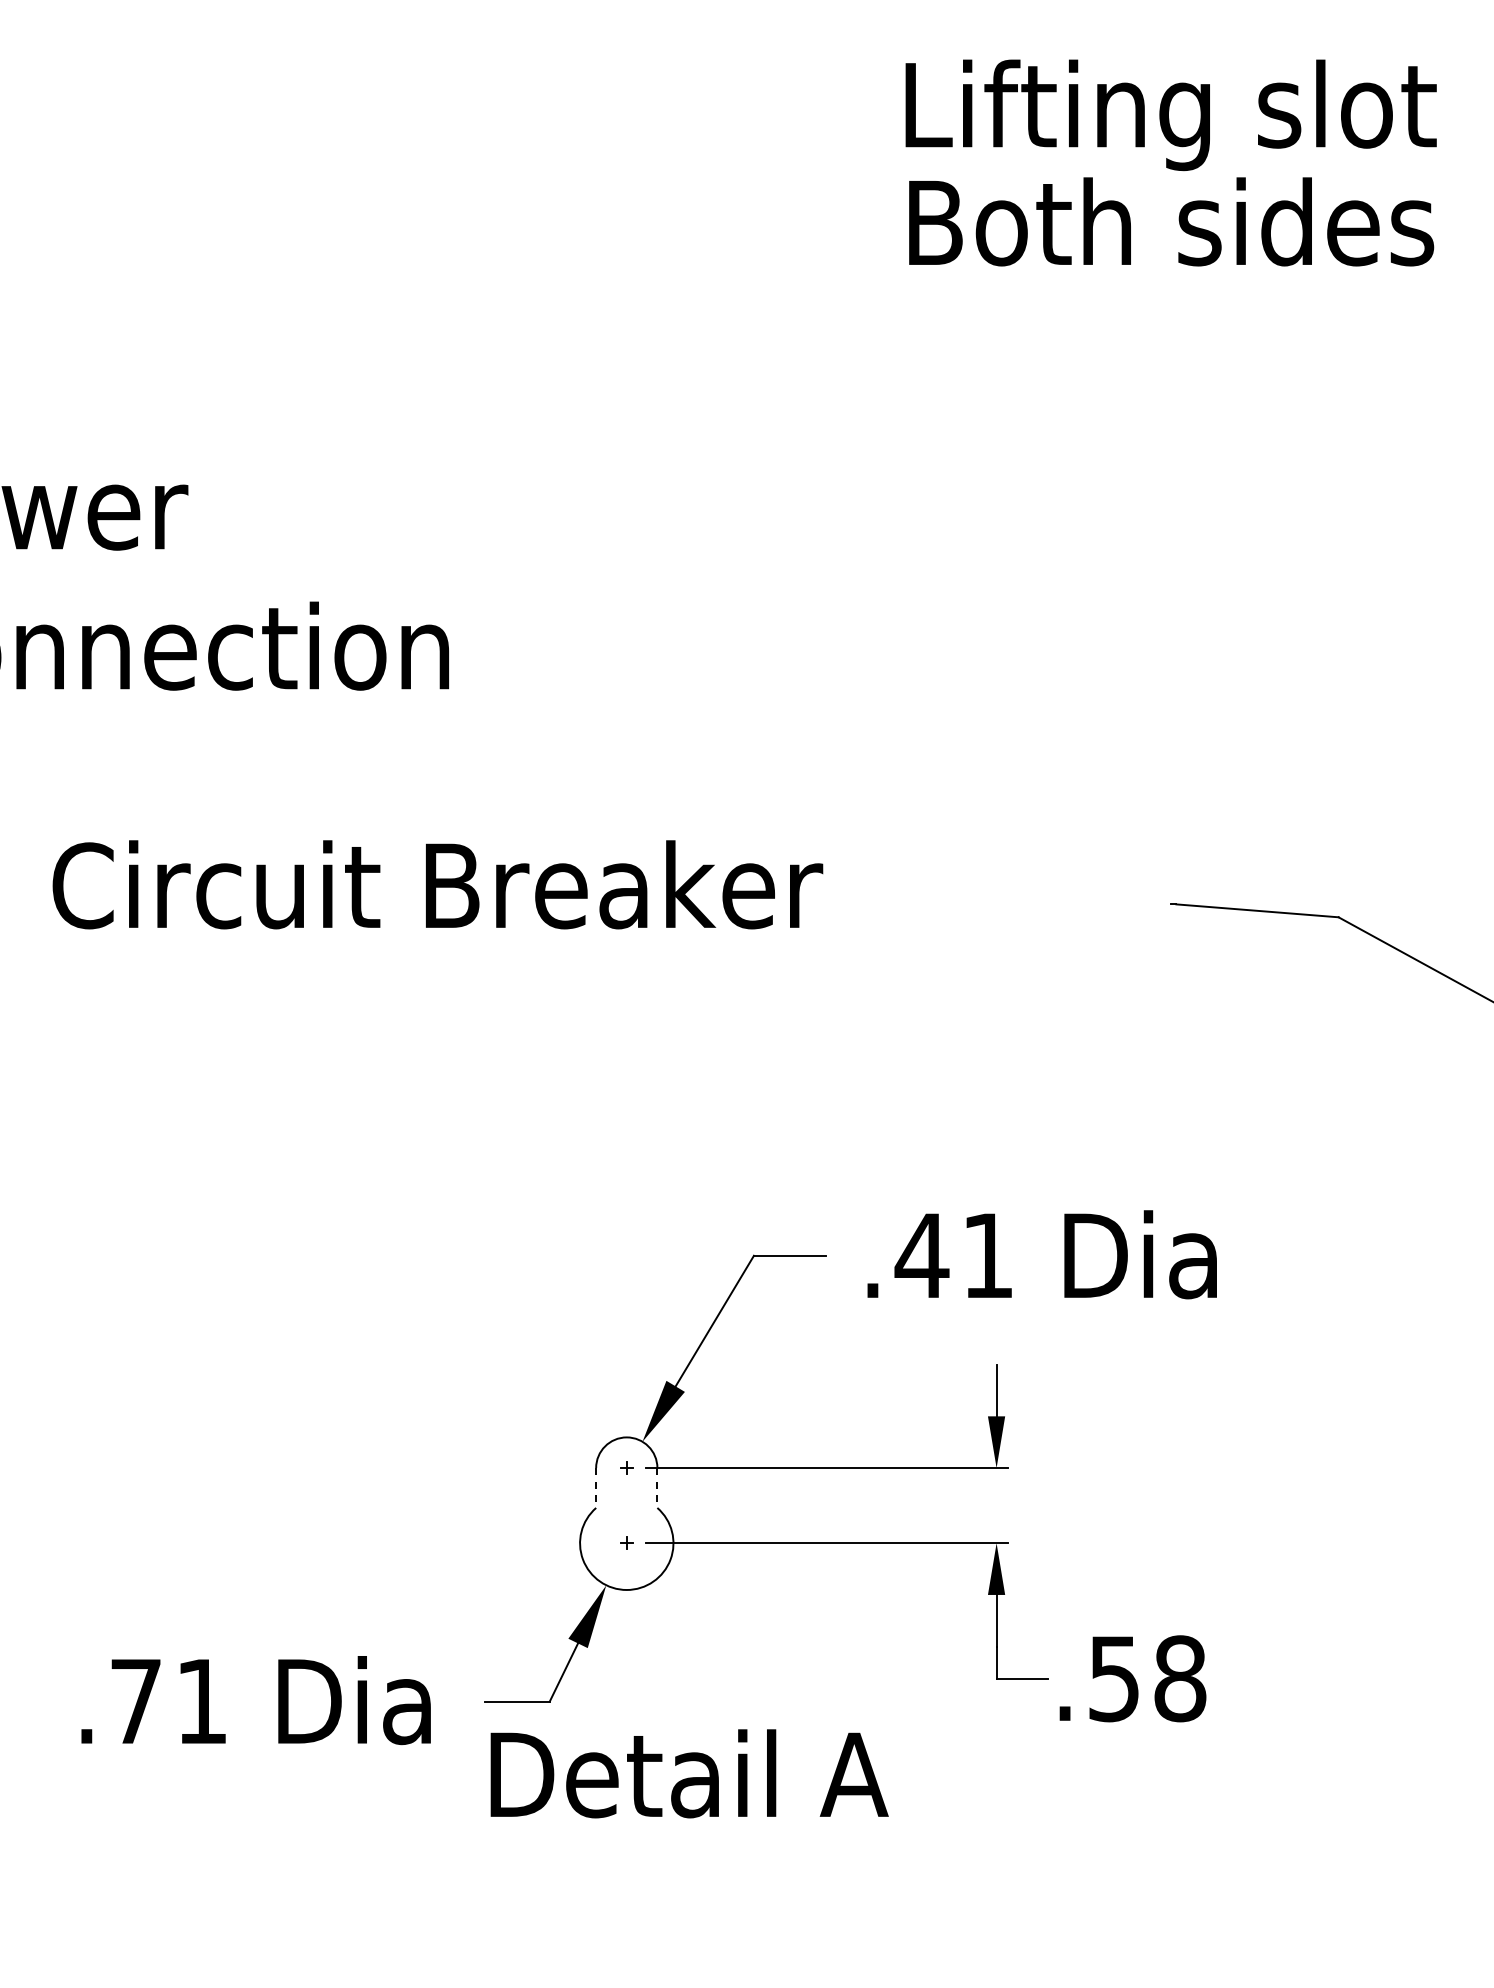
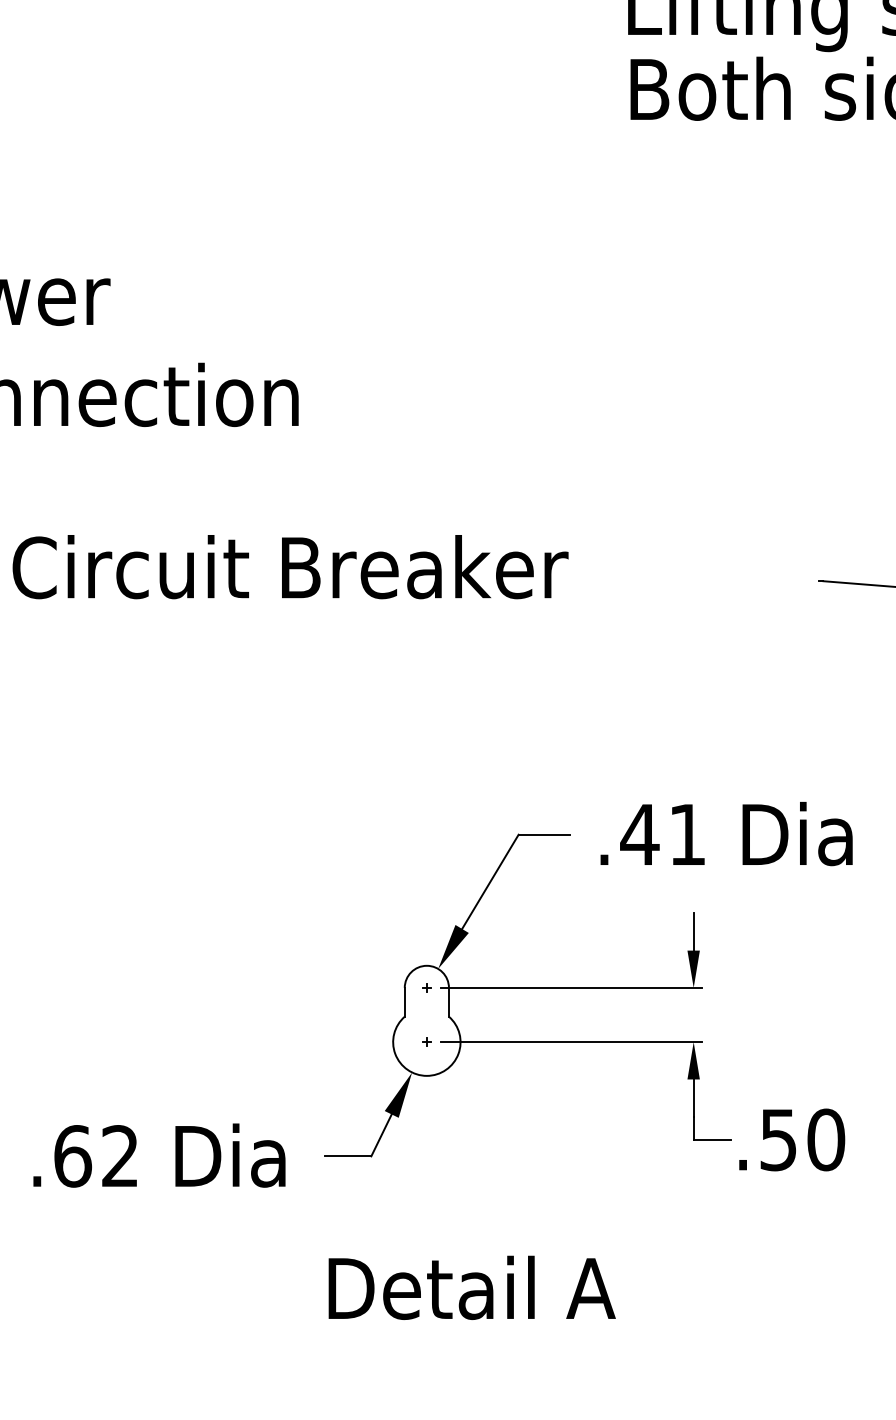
line: (596, 1488) -> (405, 1002), dashed -> solid
line: (657, 1488) -> (449, 1002), dashed -> solid
text: (1180, 1678) -> (826, 1139), .58 -> .50
text: (167, 1701) -> (95, 1156), .71 -> .62
text: (689, 1773) -> (472, 1287), moved

